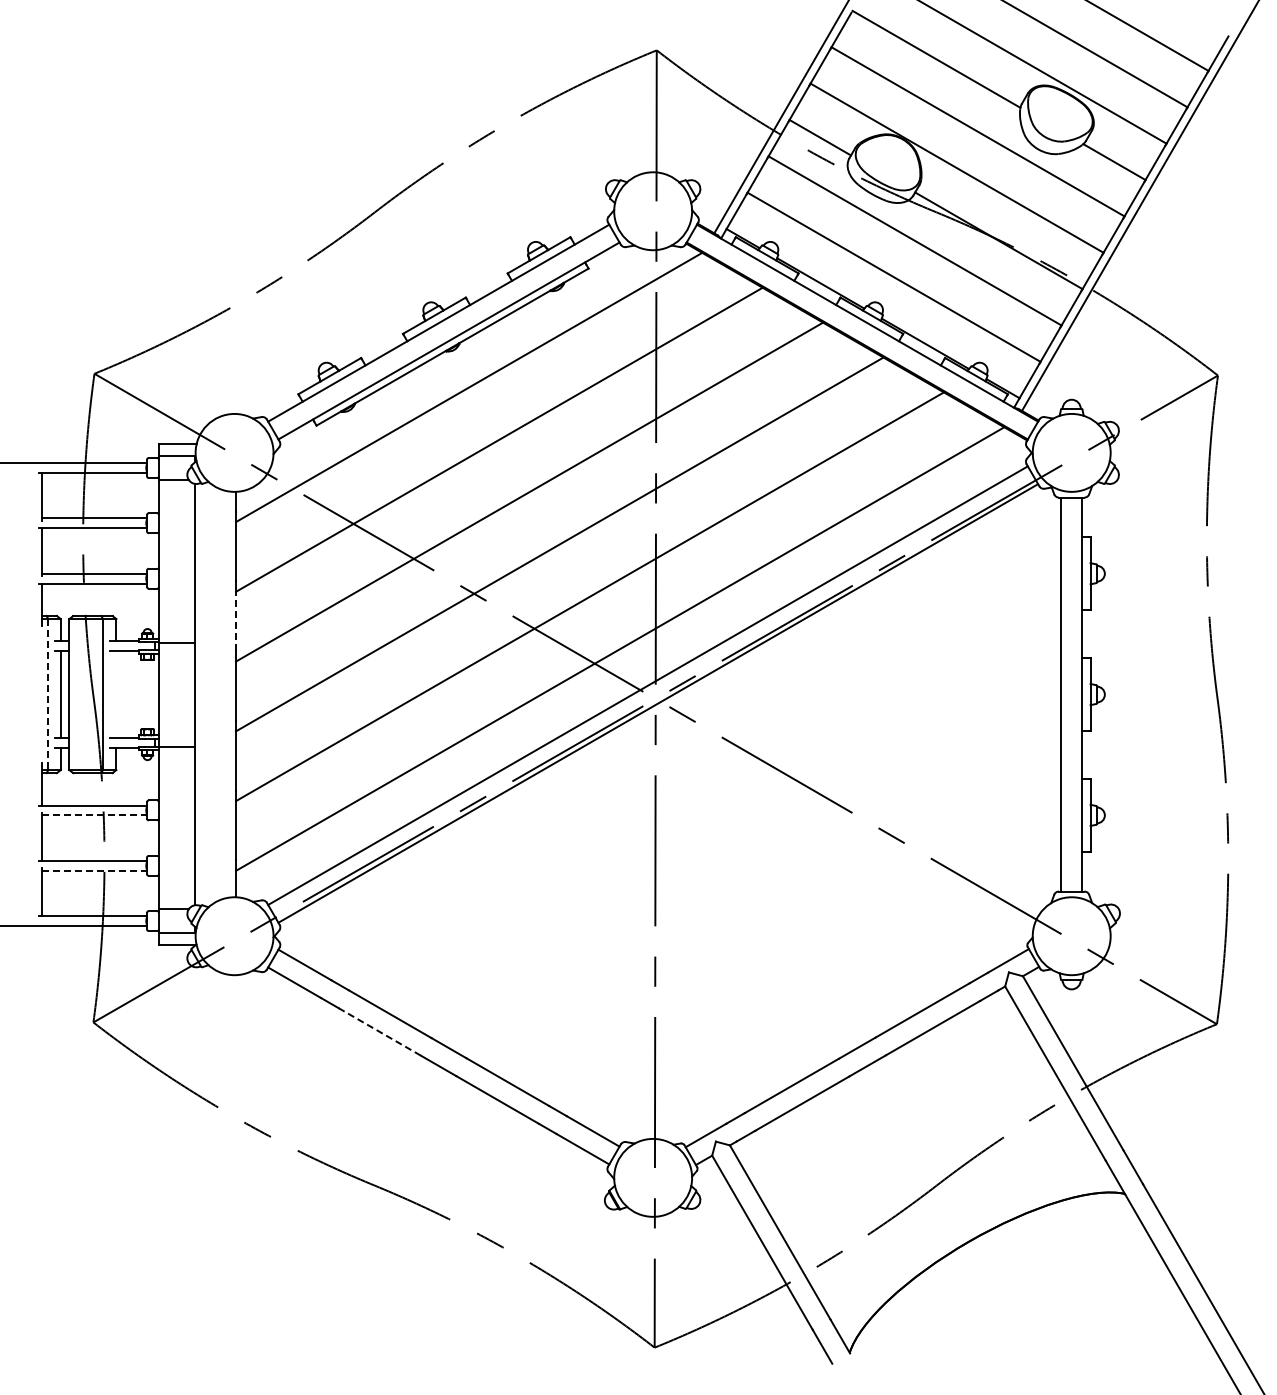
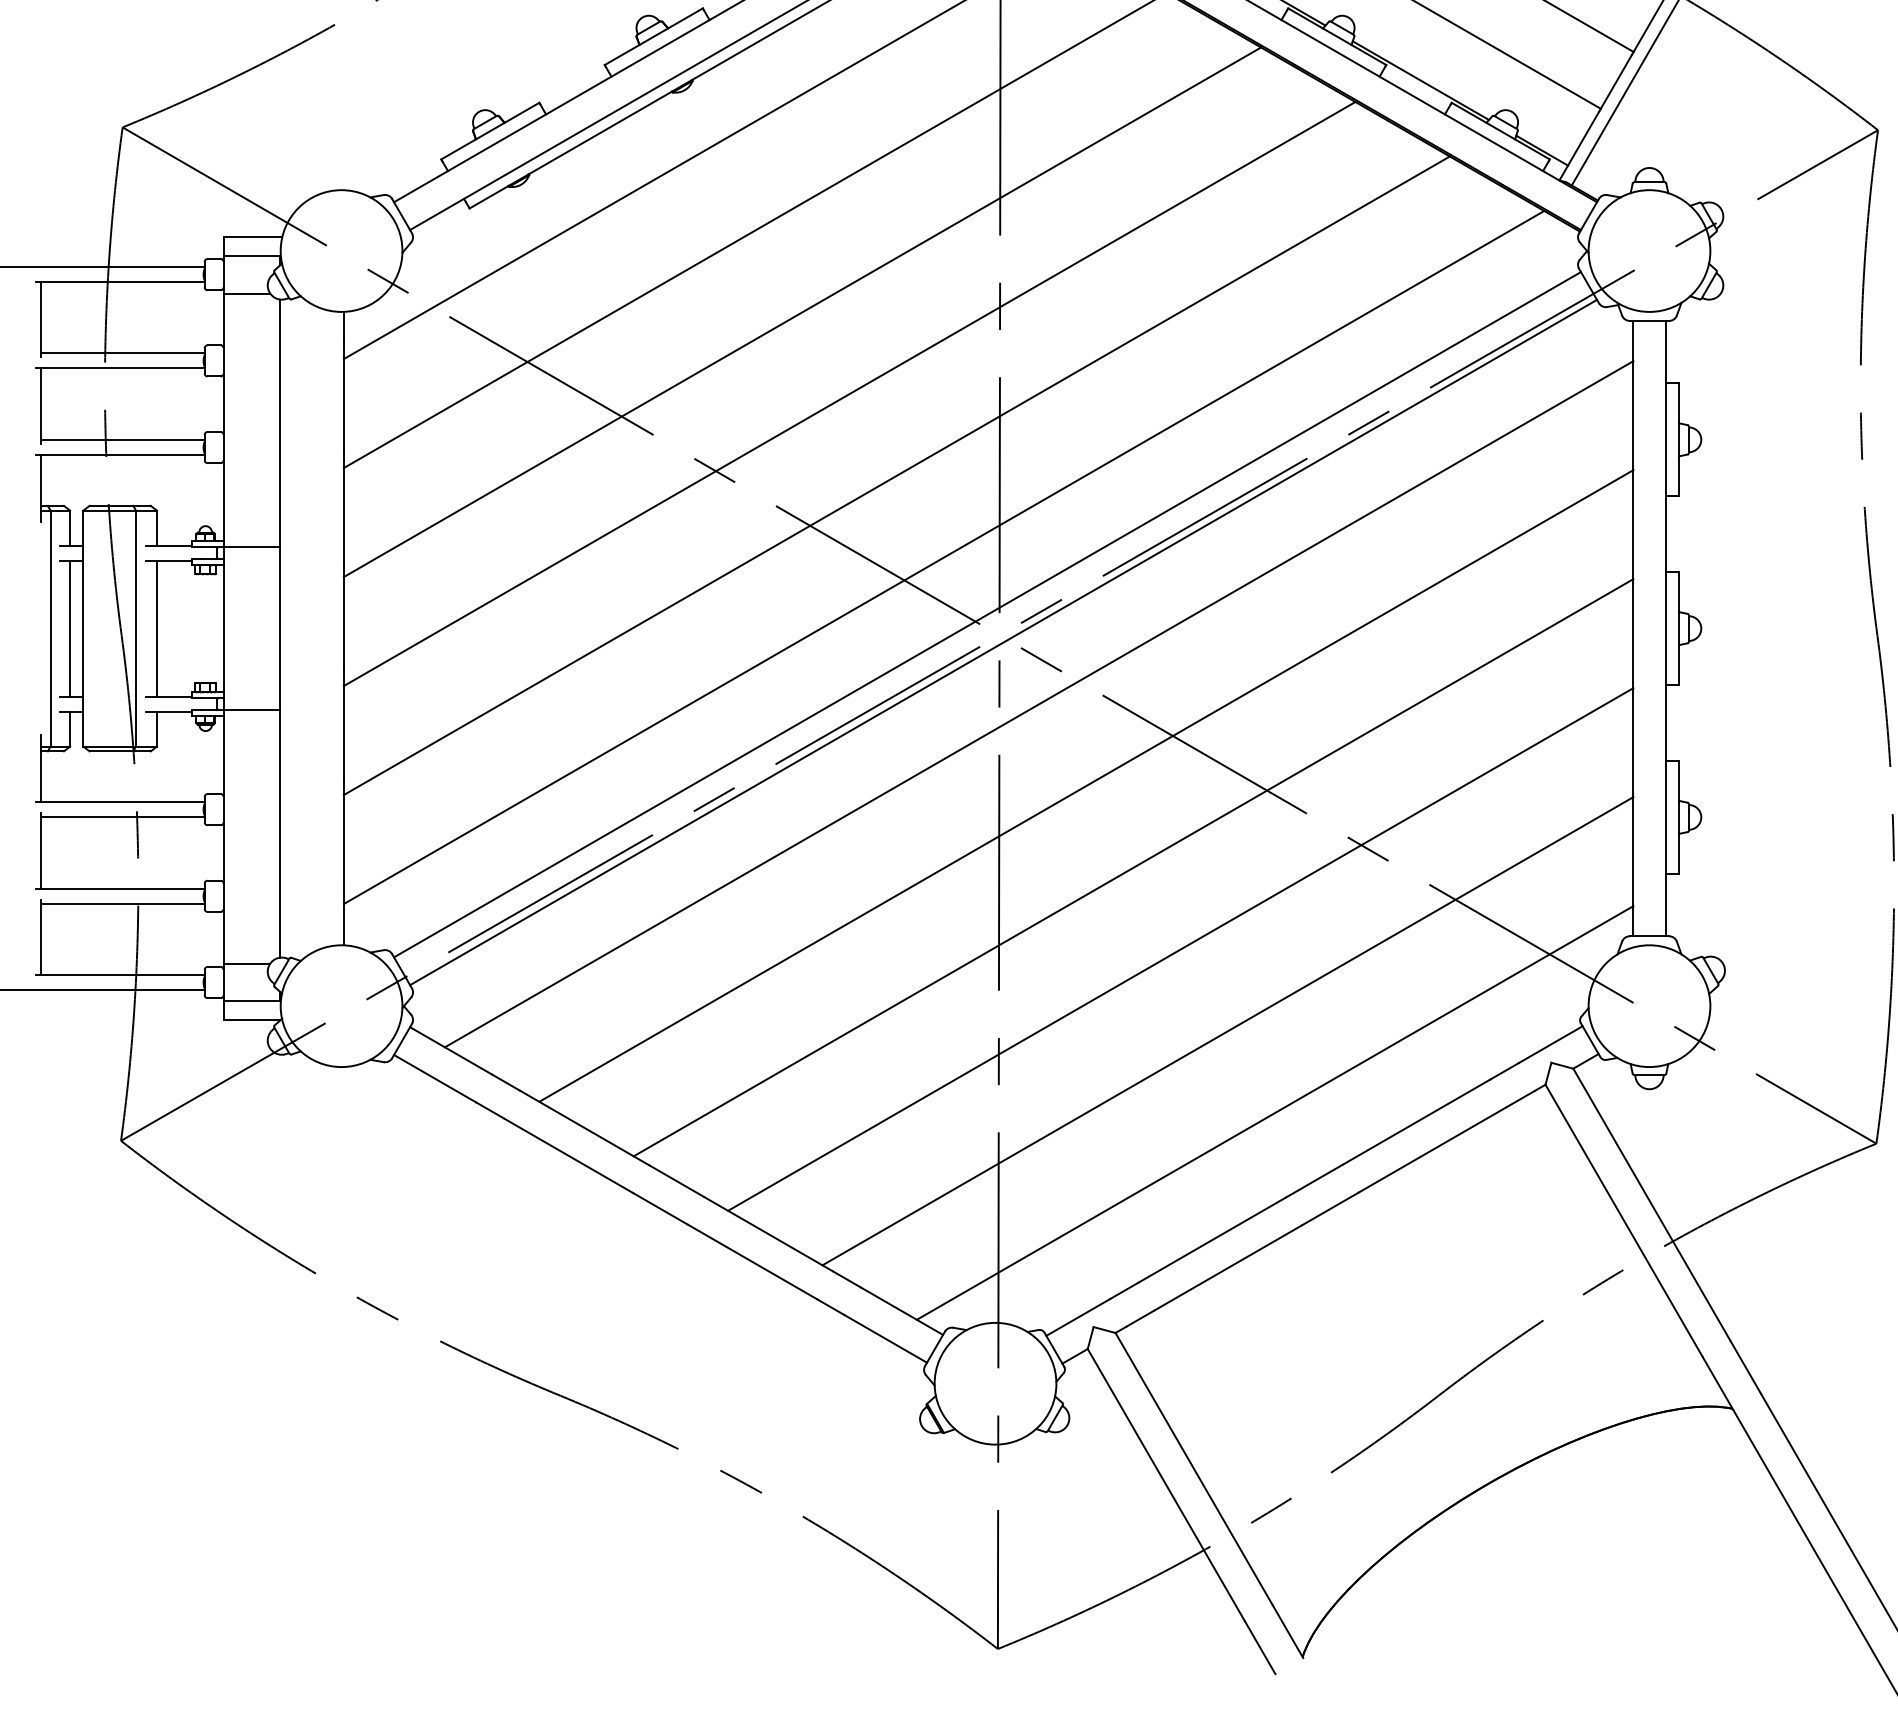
line: (236, 621) -> (344, 514), dashed -> solid
line: (48, 694) -> (50, 628), dashed -> solid
line: (116, 694) -> (157, 628), added
line: (680, 742) -> (1038, 703), added
line: (711, 795) -> (1086, 786), added
line: (95, 815) -> (124, 817), dashed -> solid
line: (741, 847) -> (1133, 867), added
line: (95, 870) -> (124, 903), dashed -> solid
line: (771, 899) -> (1180, 948), added
line: (801, 952) -> (1227, 1031), added
line: (831, 1004) -> (1274, 1112), added
line: (379, 1031) -> (567, 1155), dashed -> solid

